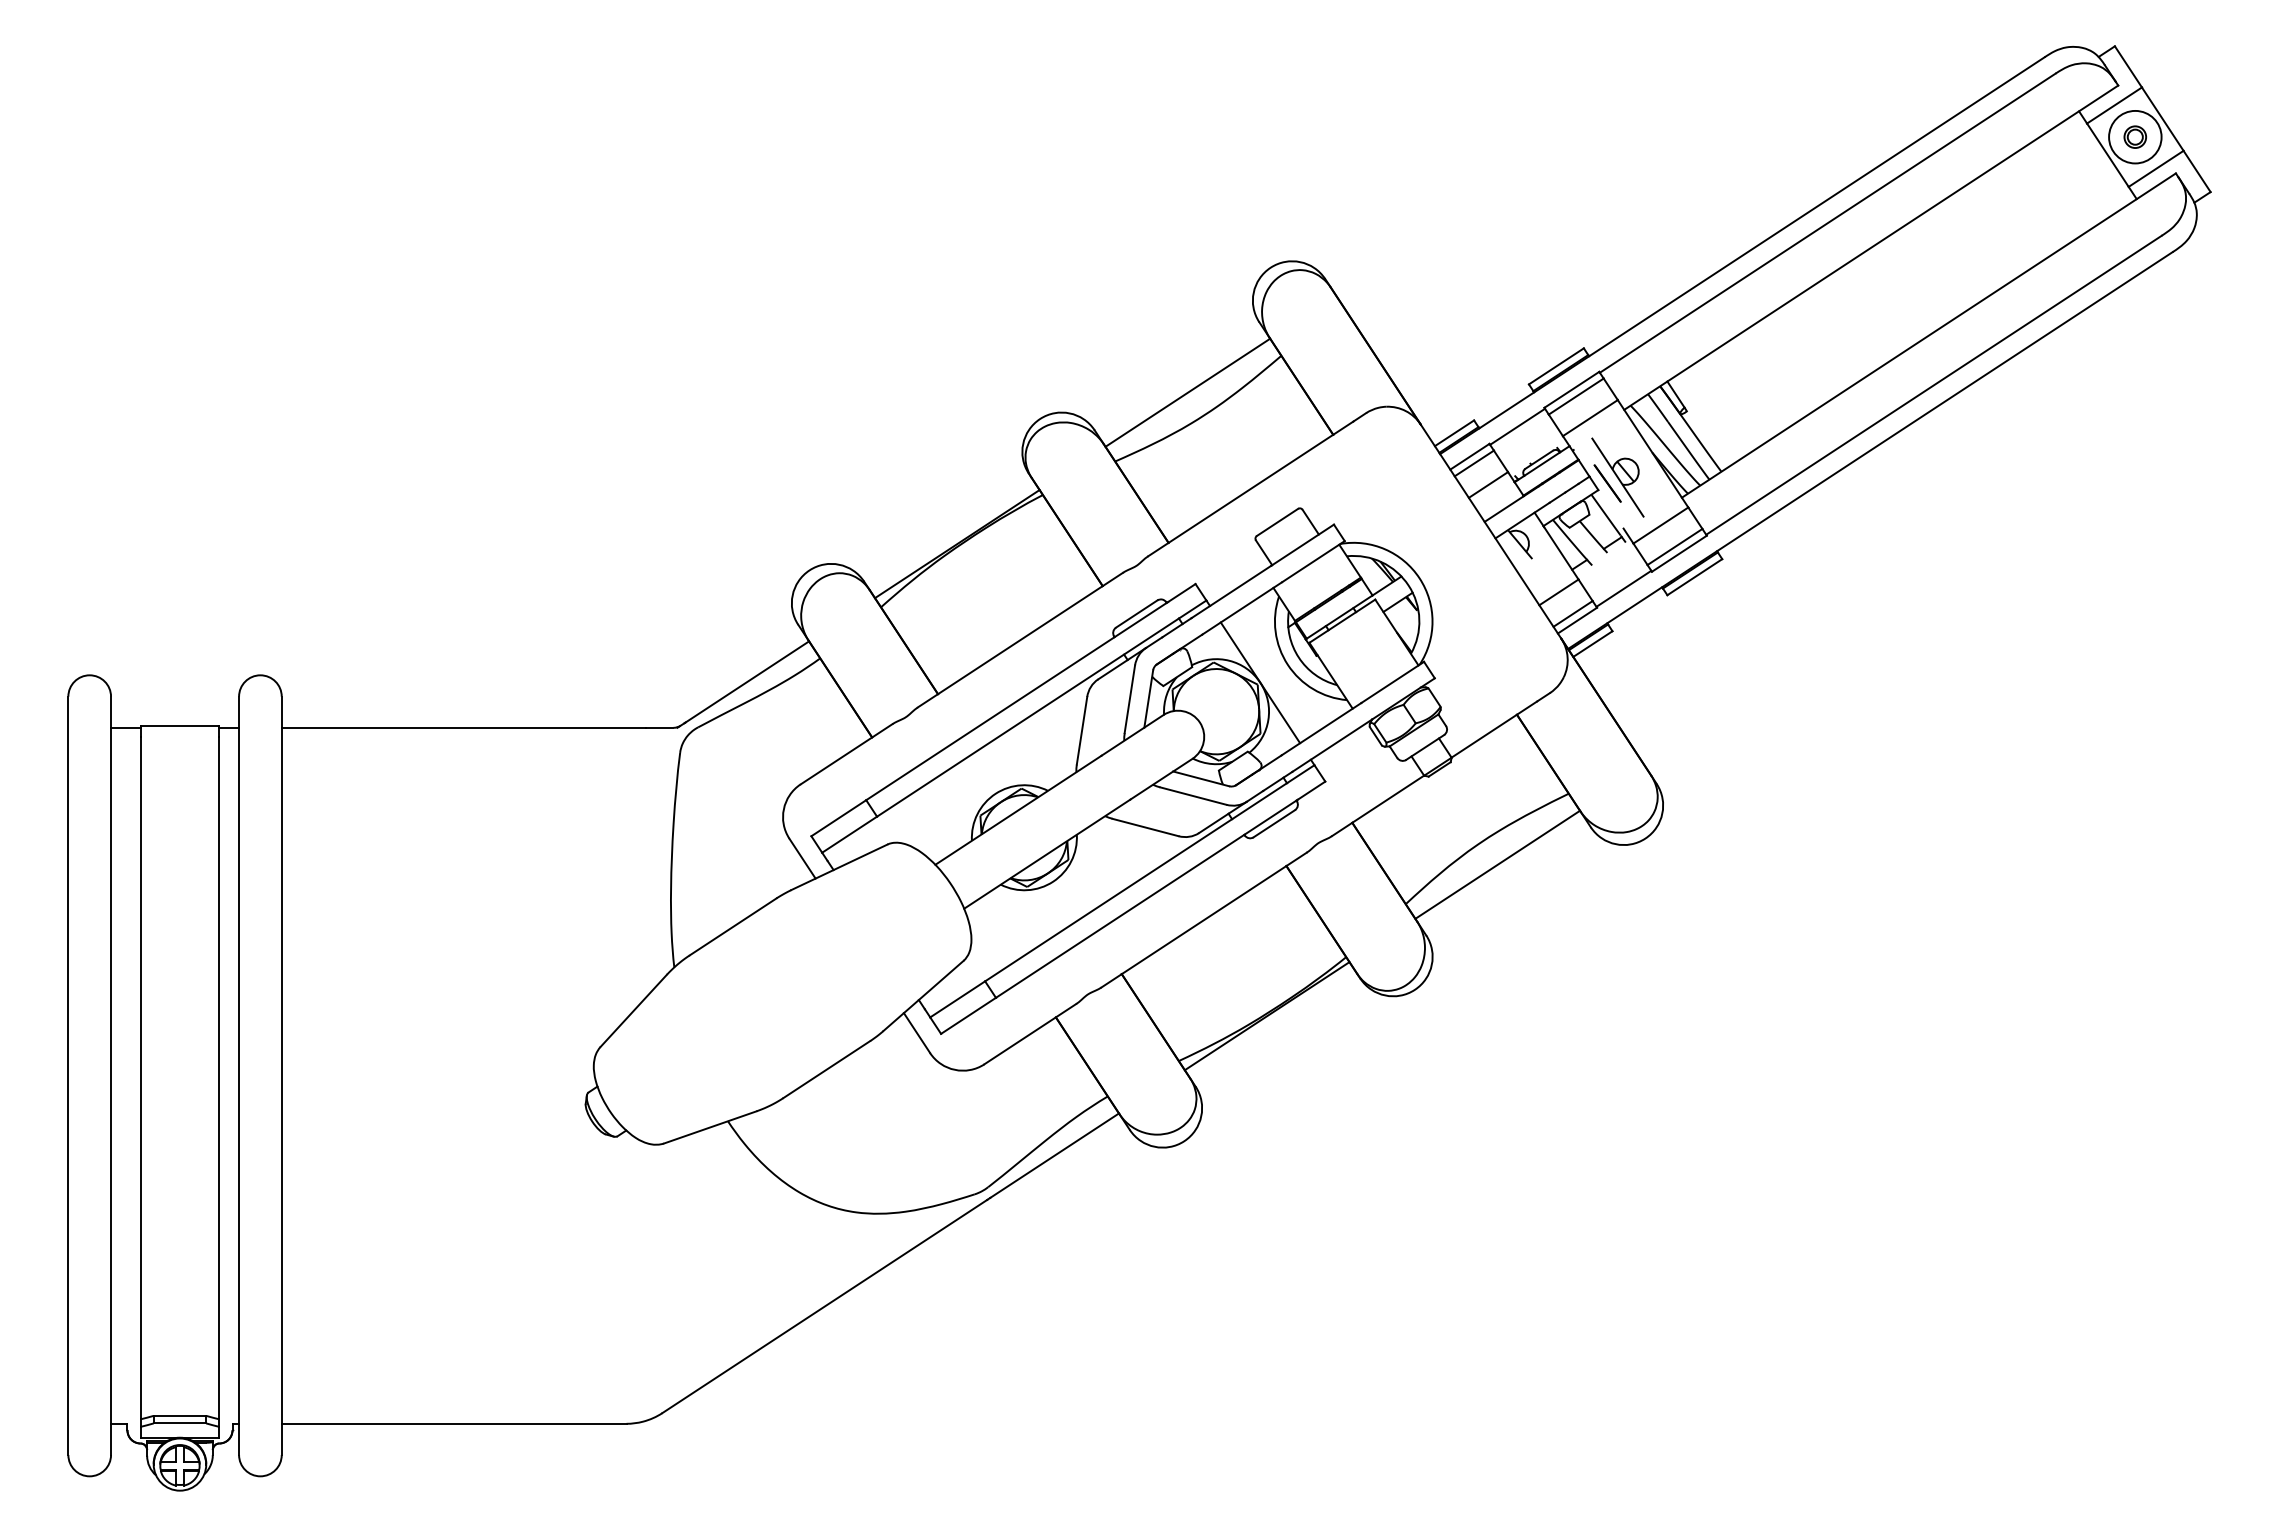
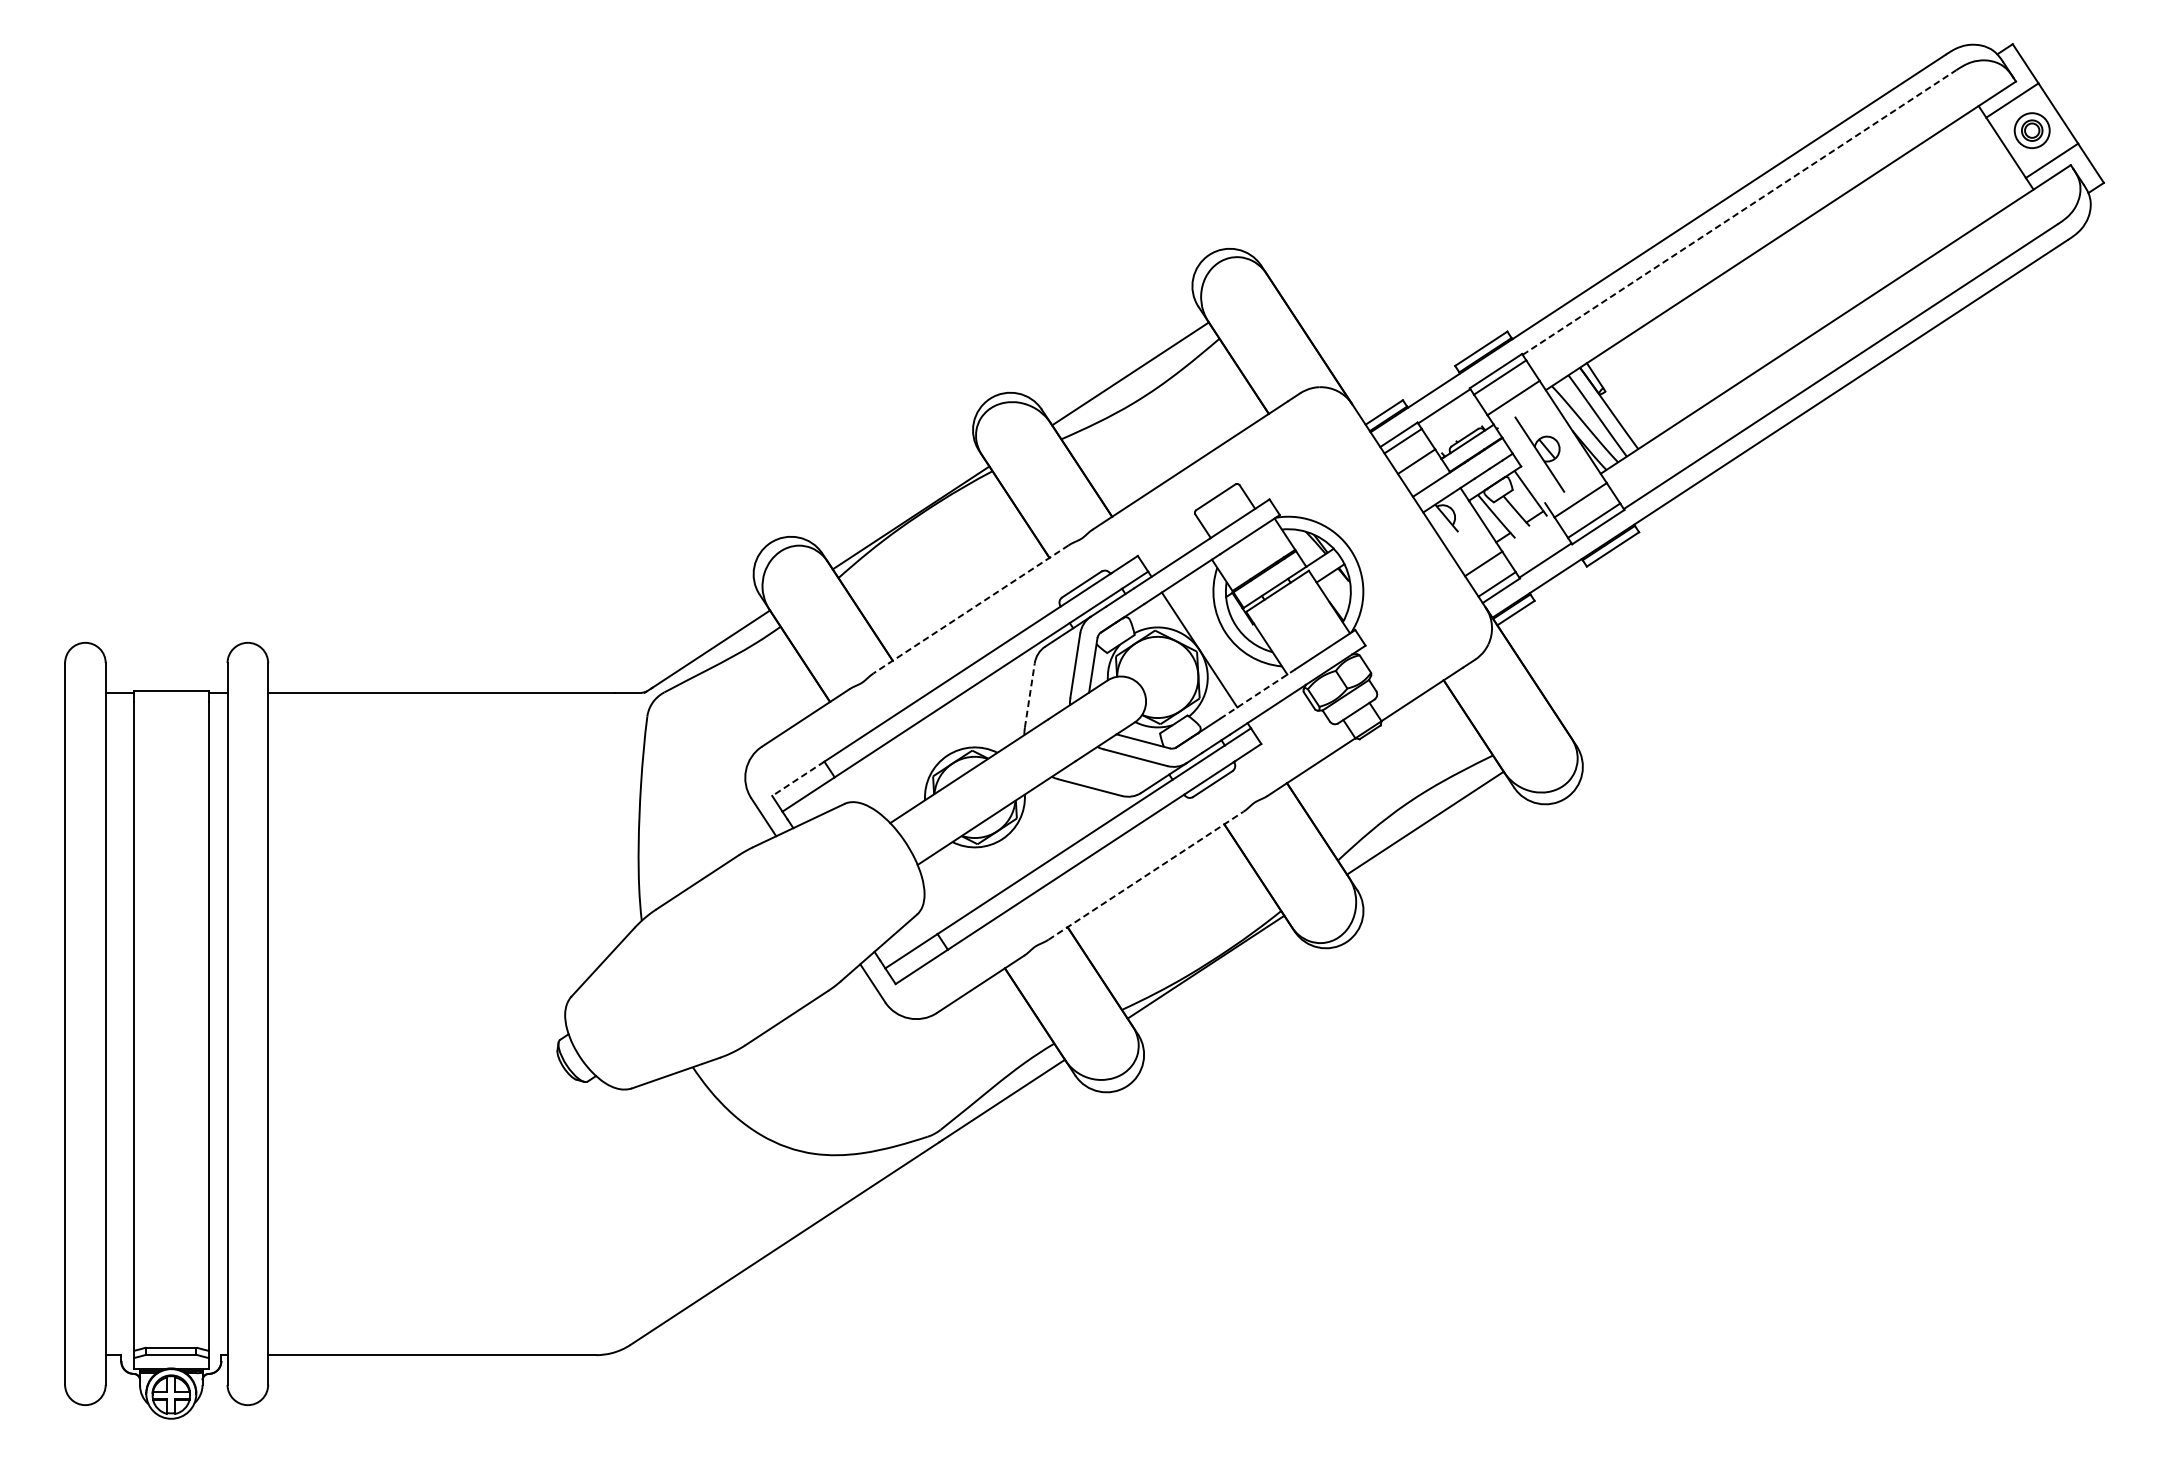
circle: (2135, 136) -> (2032, 130), size x0.7
line: (1828, 222) -> (1740, 211), solid -> dashed
line: (1607, 483) -> (1529, 460), removed
line: (1020, 640) -> (971, 609), solid -> dashed
line: (1321, 729) -> (1257, 694), solid -> dashed
line: (1082, 730) -> (1030, 695), solid -> dashed
line: (838, 818) -> (798, 779), solid -> dashed
line: (1204, 920) -> (1146, 876), solid -> dashed

